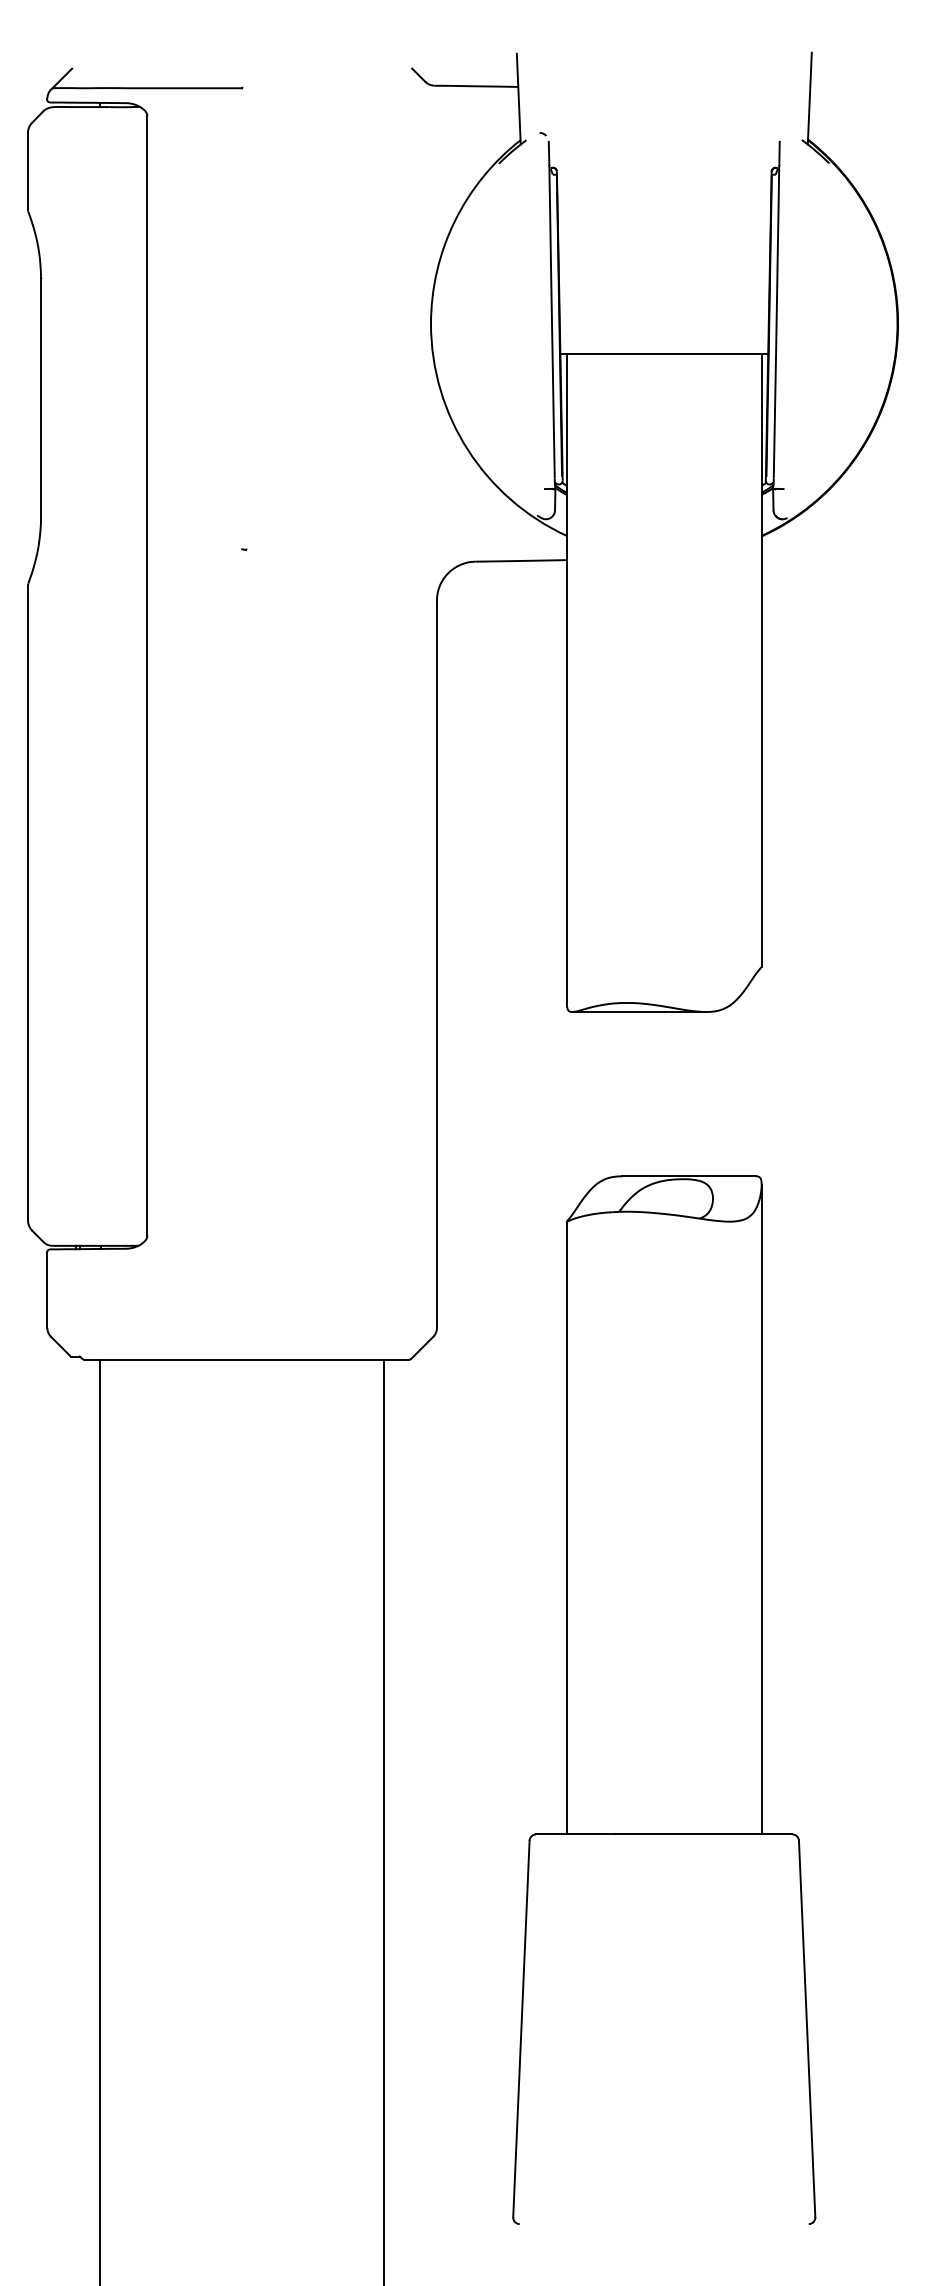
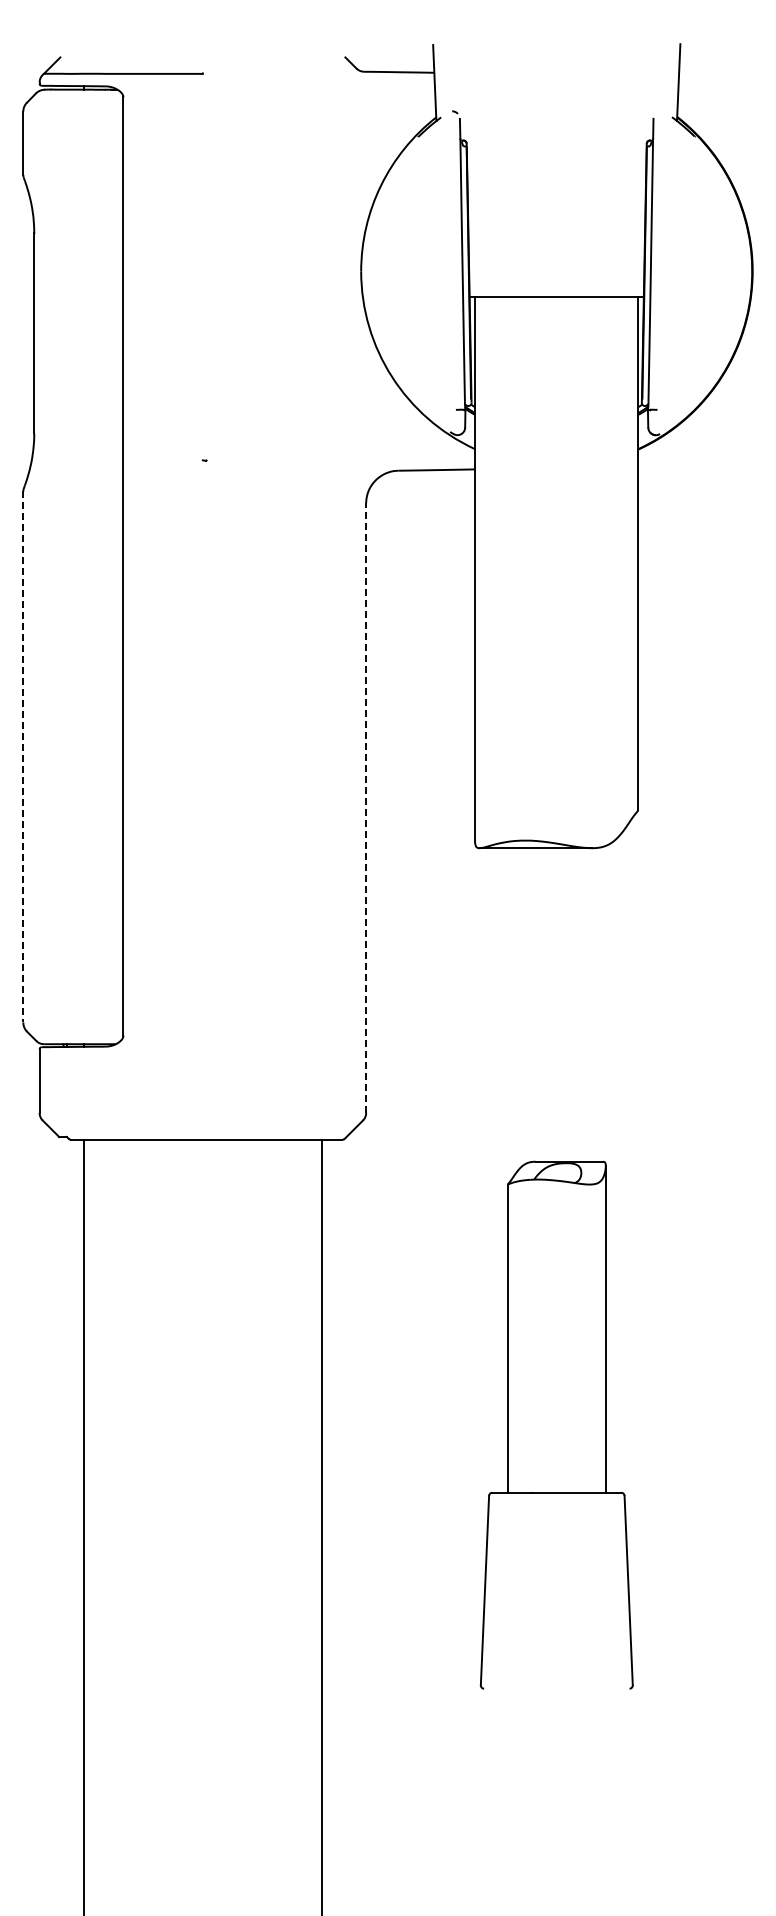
line: (28, 903) -> (23, 757), solid -> dashed
line: (437, 964) -> (366, 808), solid -> dashed
part: (664, 1700) -> (556, 1425), size x0.6

